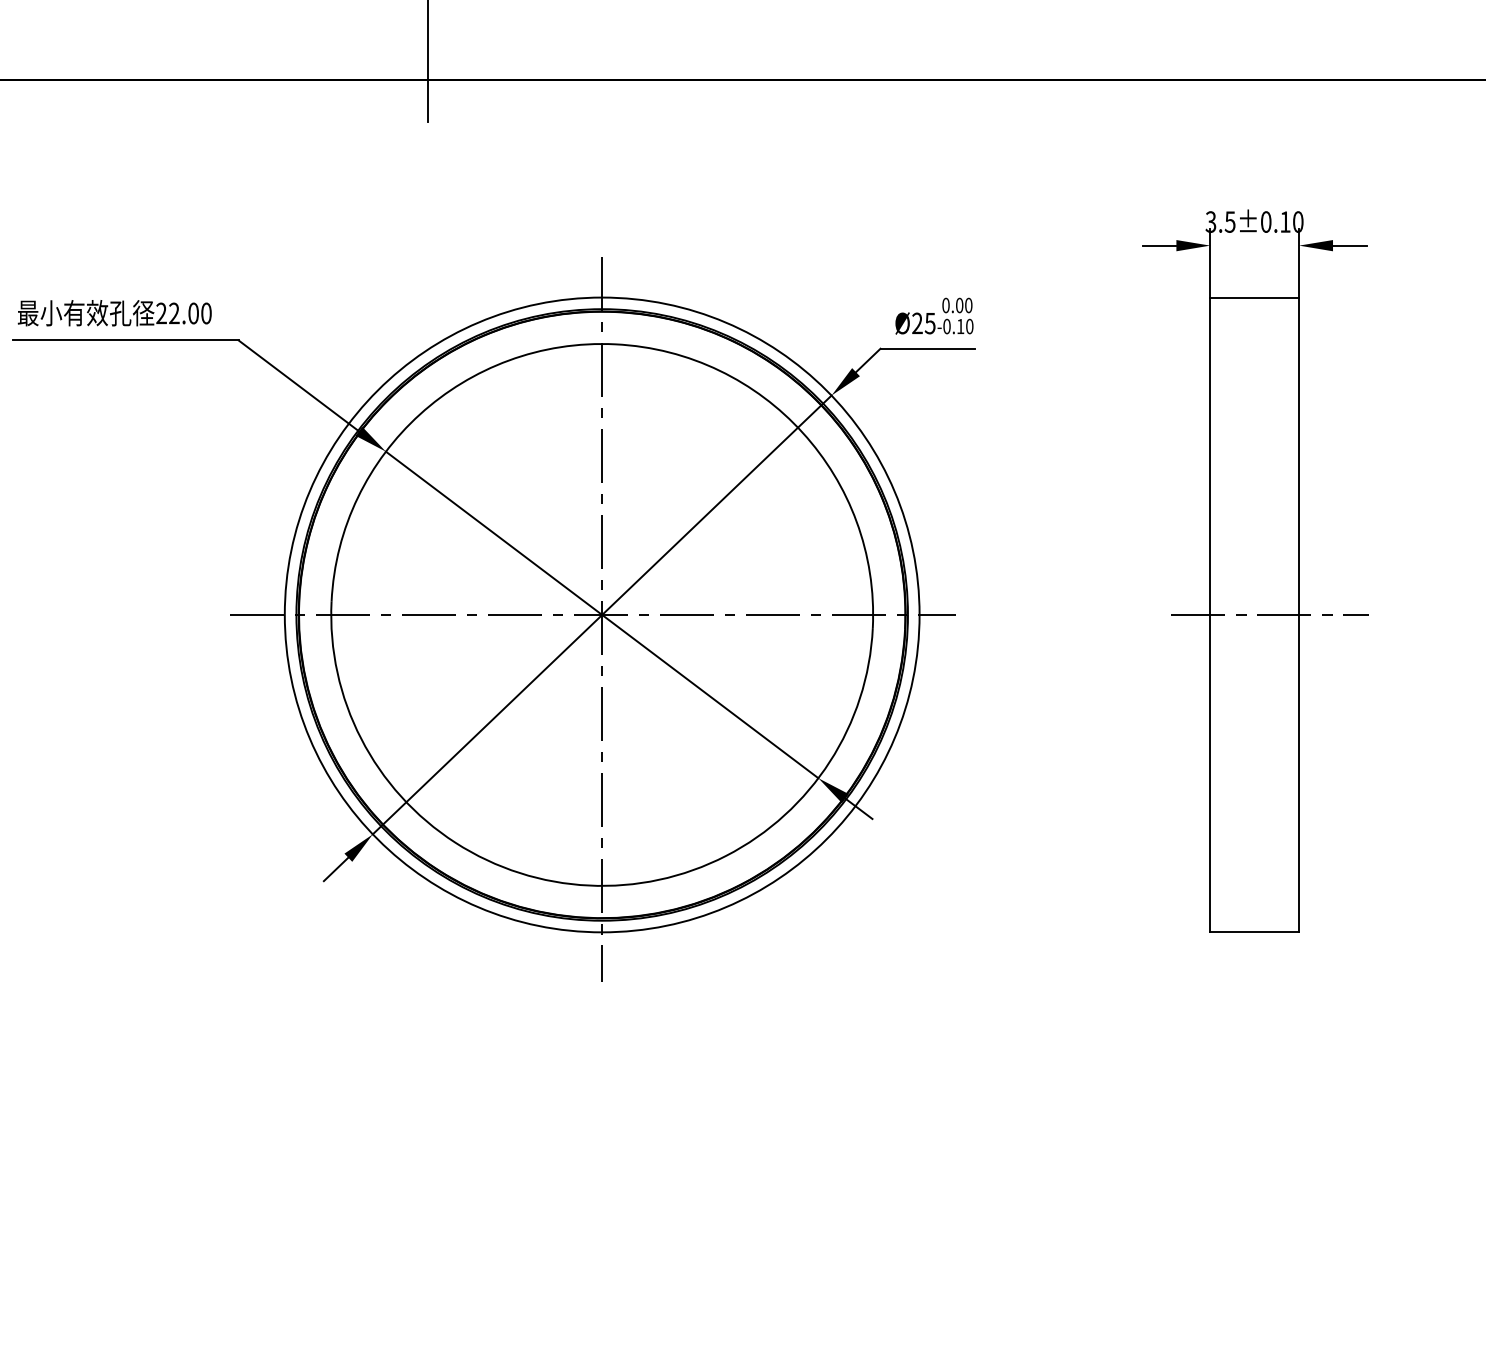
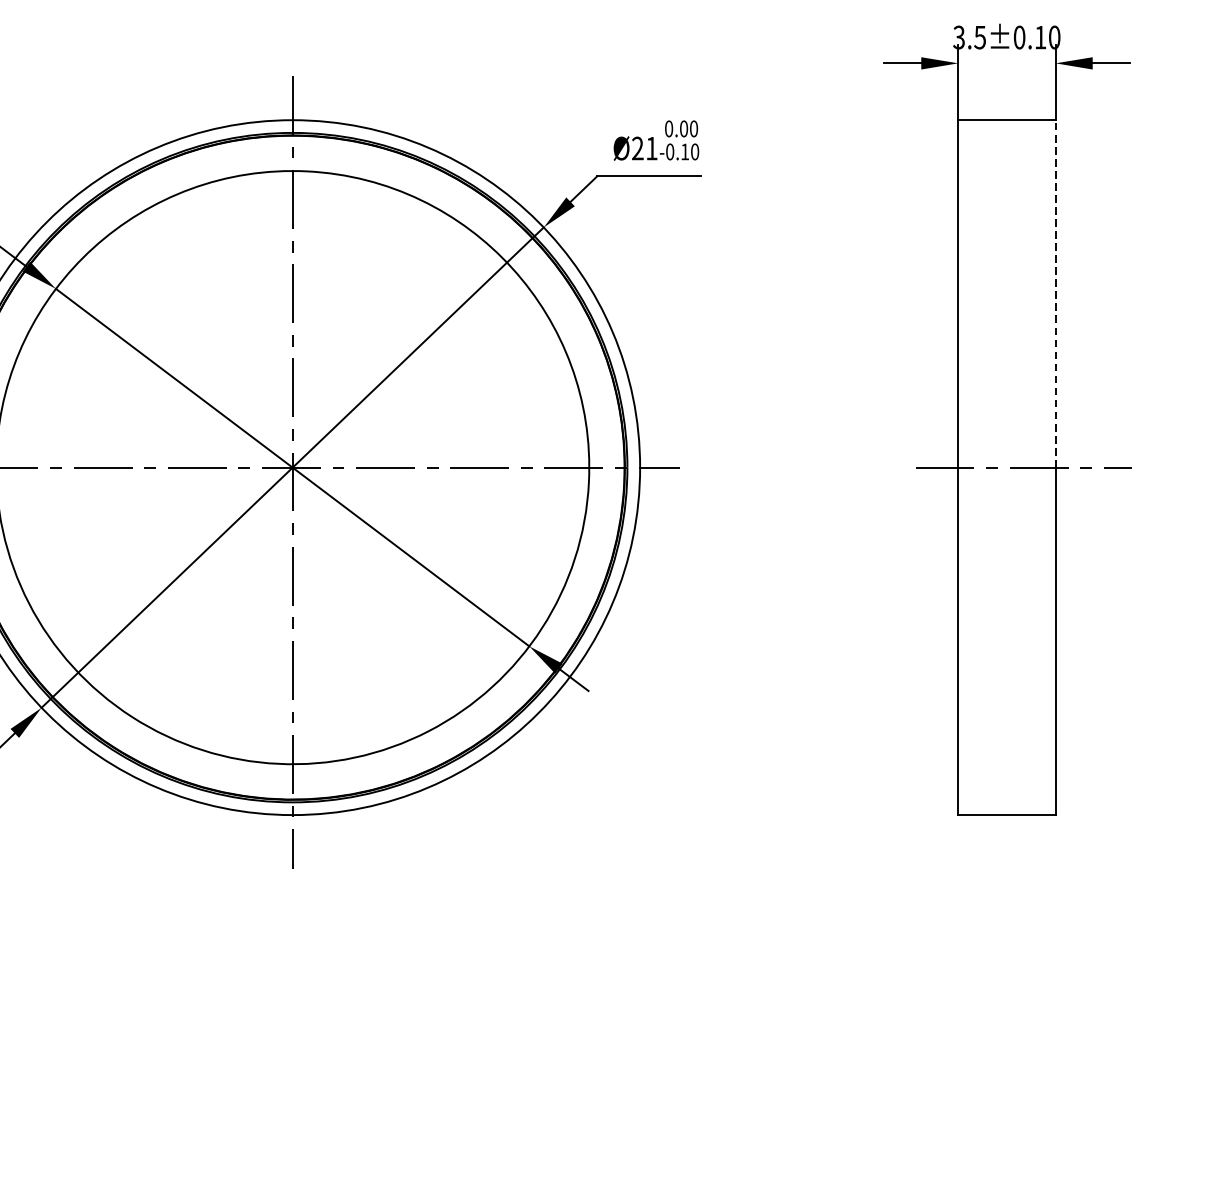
text: (929, 323) -> (650, 148), Ø25 -> Ø21
line: (1299, 456) -> (1056, 294), solid -> dashed

